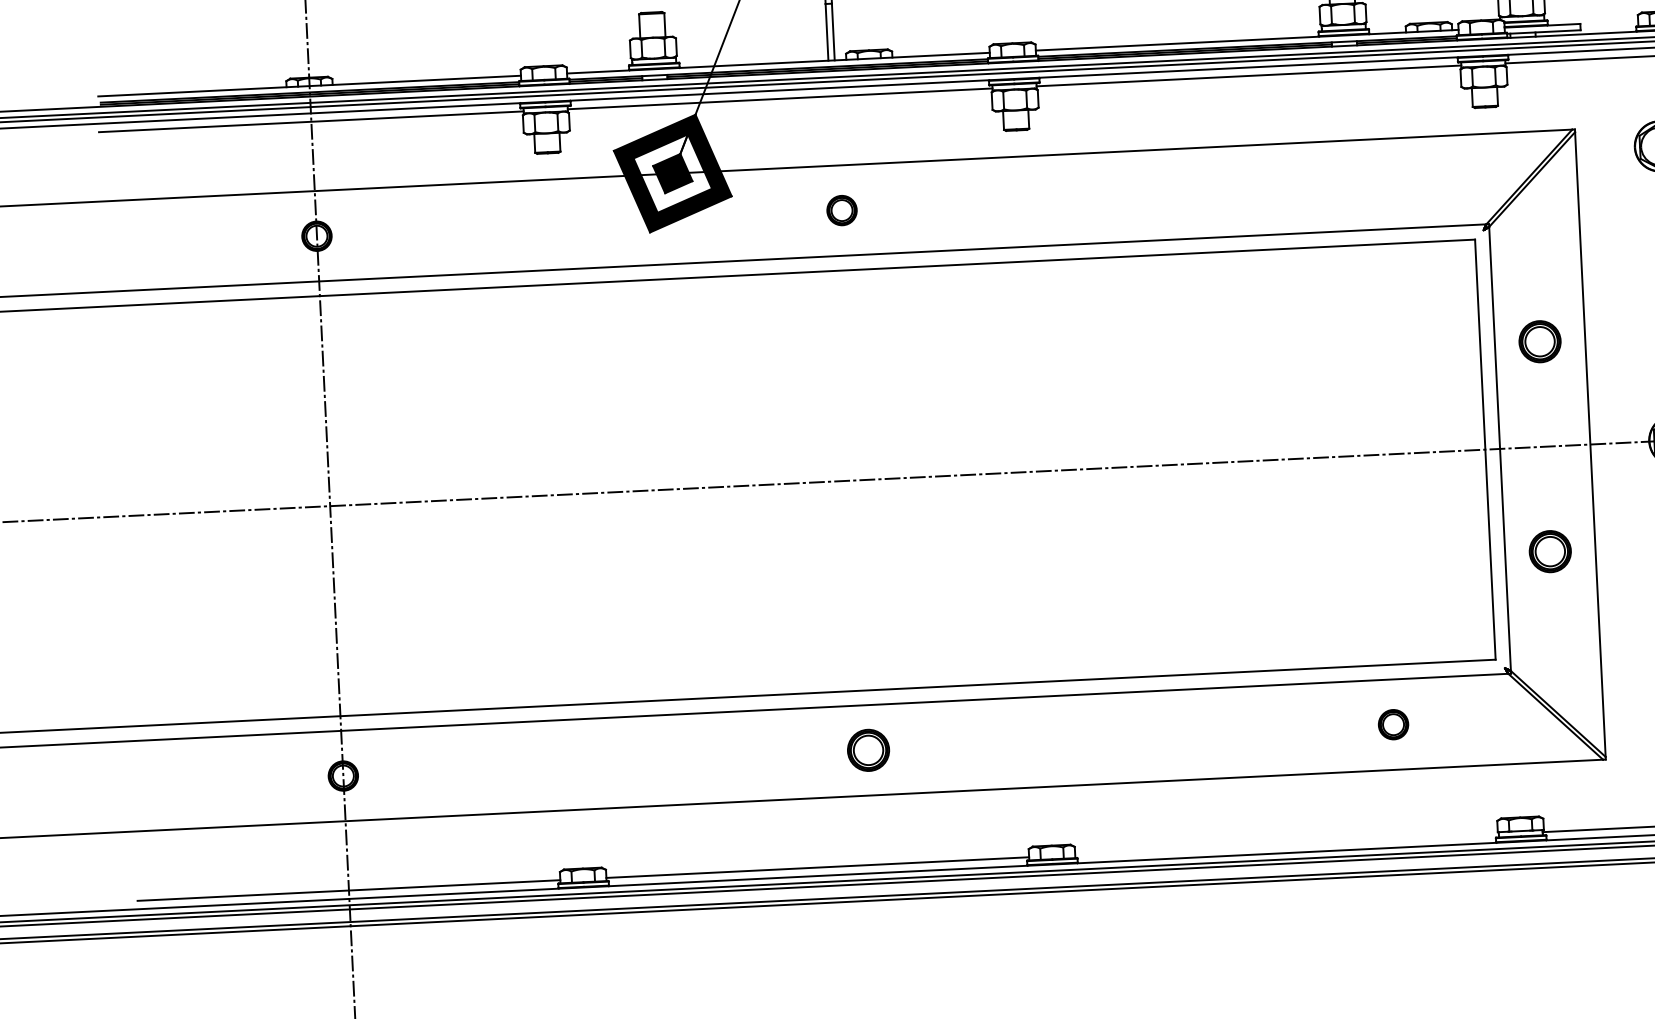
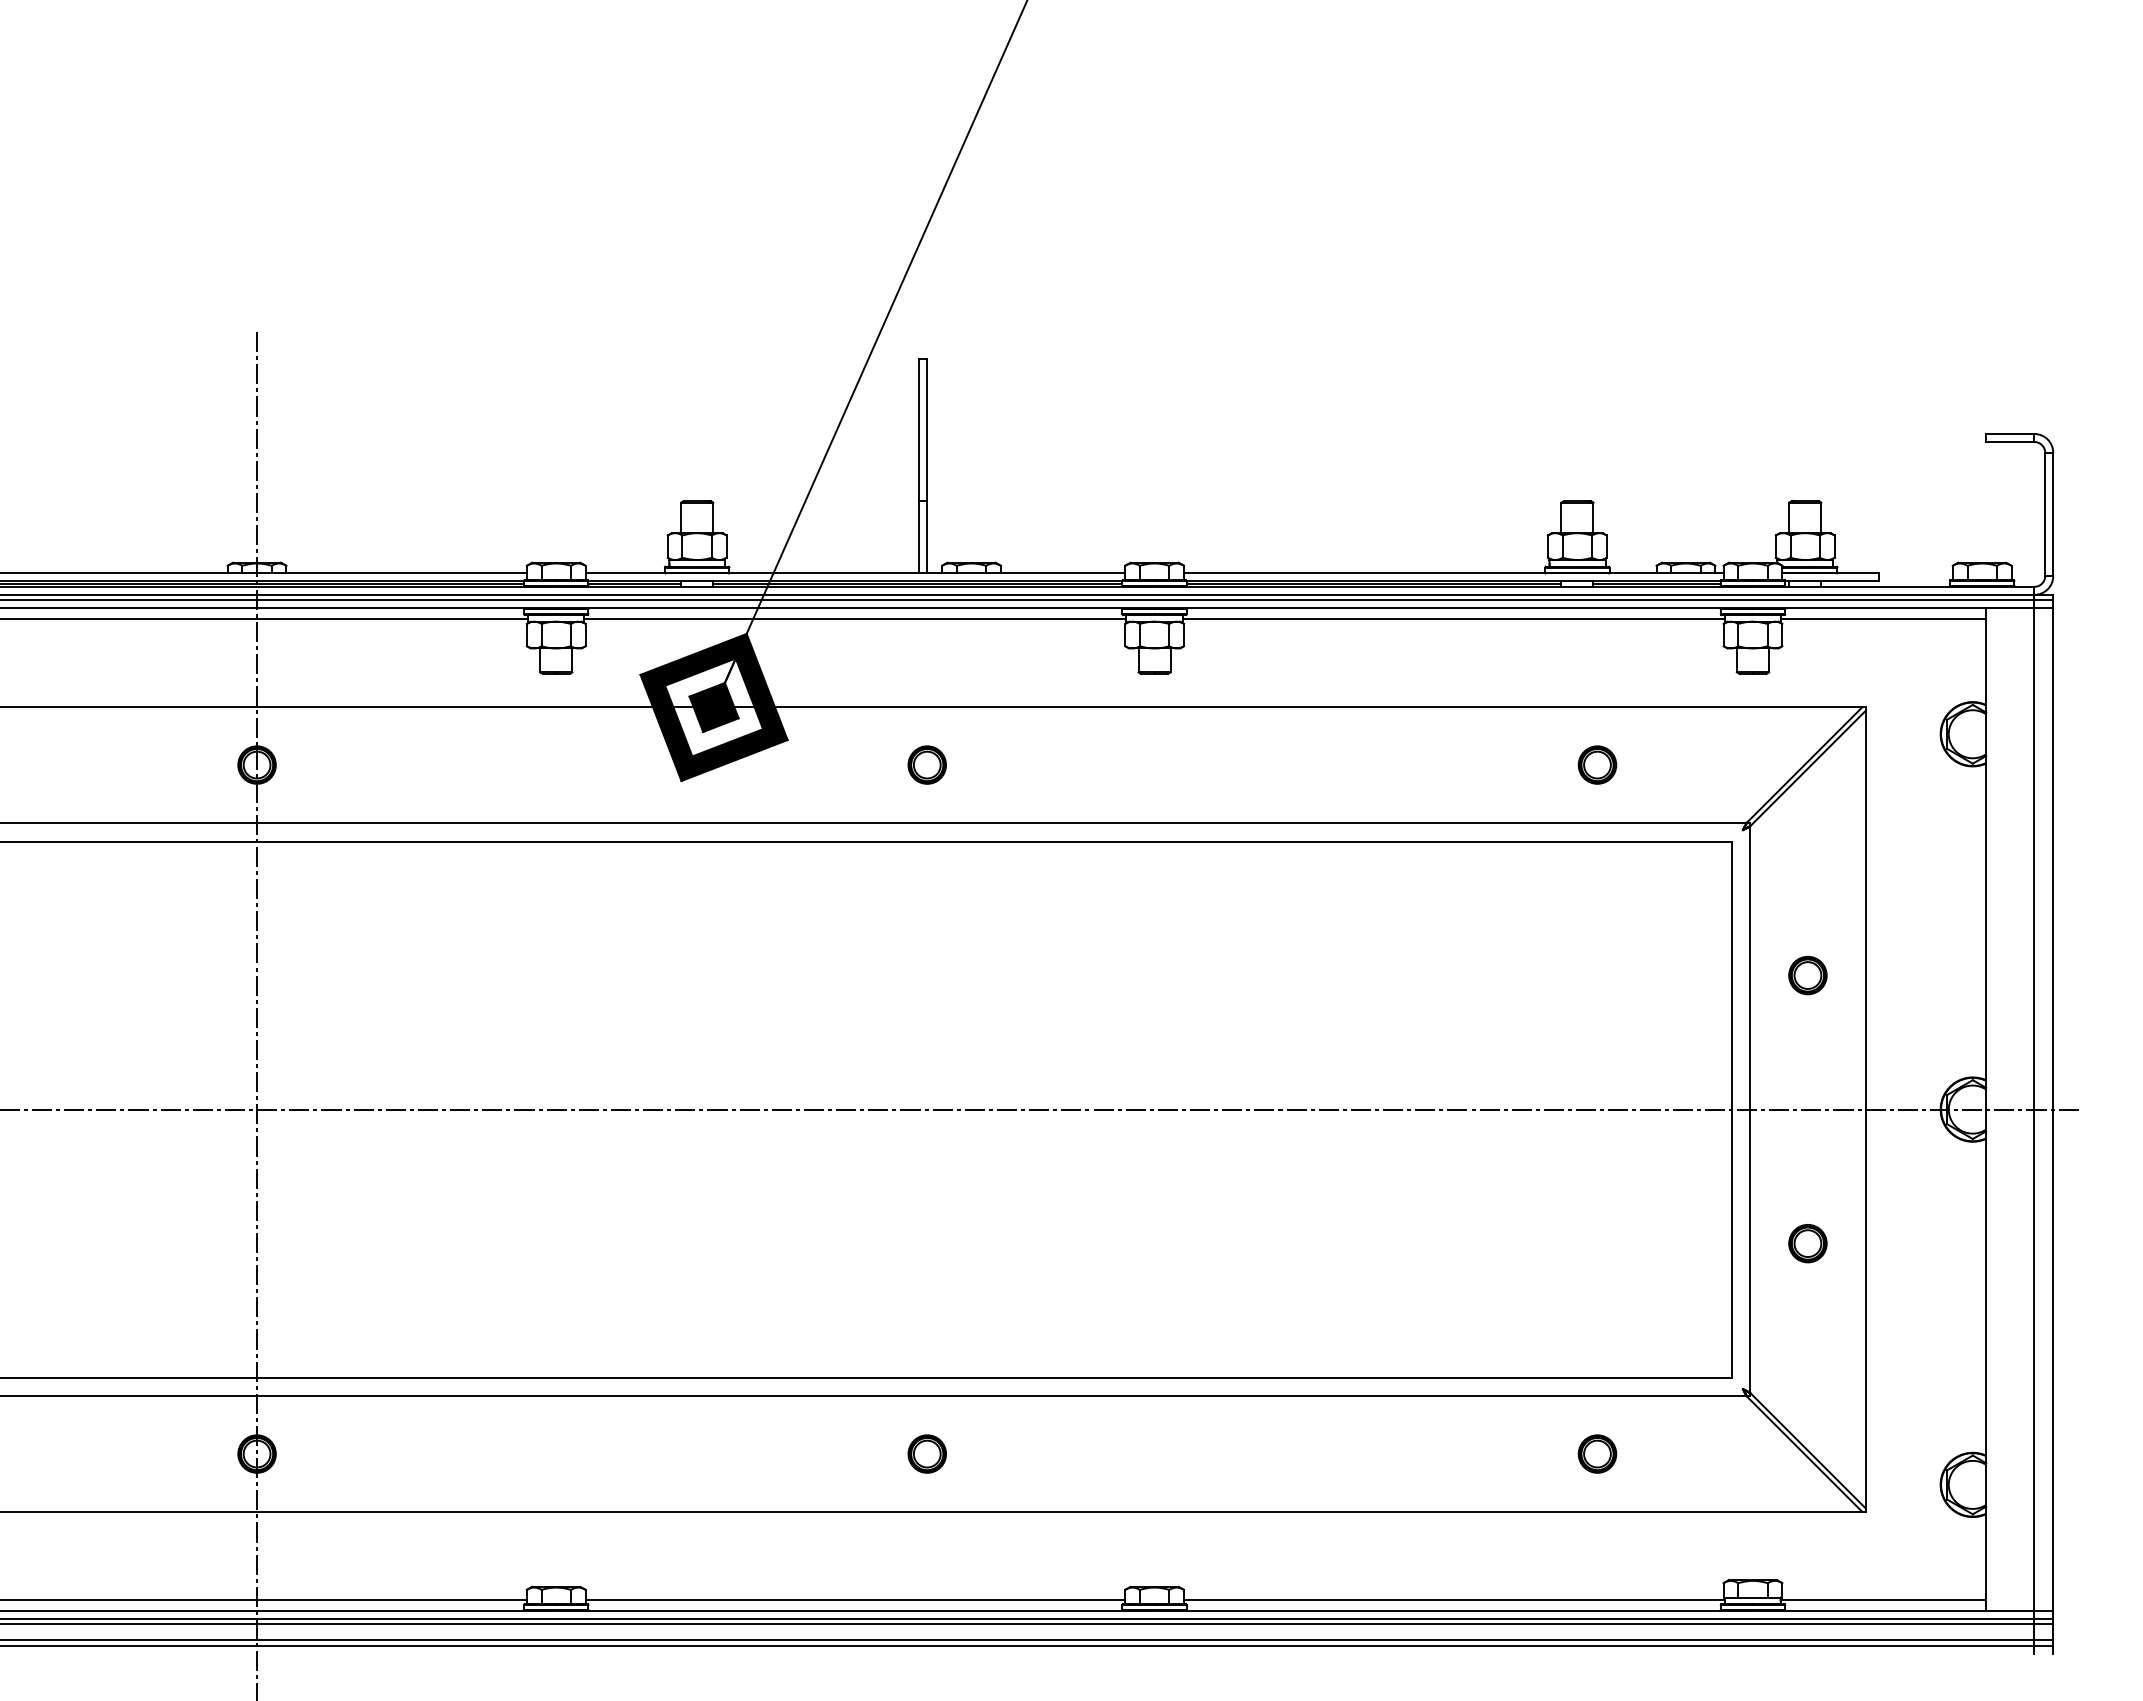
part: (1367, 184) -> (1597, 764), added
part: (1539, 341) -> (1807, 975), size x0.71
part: (1550, 551) -> (1807, 1243), size x0.71
part: (867, 749) -> (926, 1453), size x0.71
line: (1287, 844) -> (1454, 1600), added

